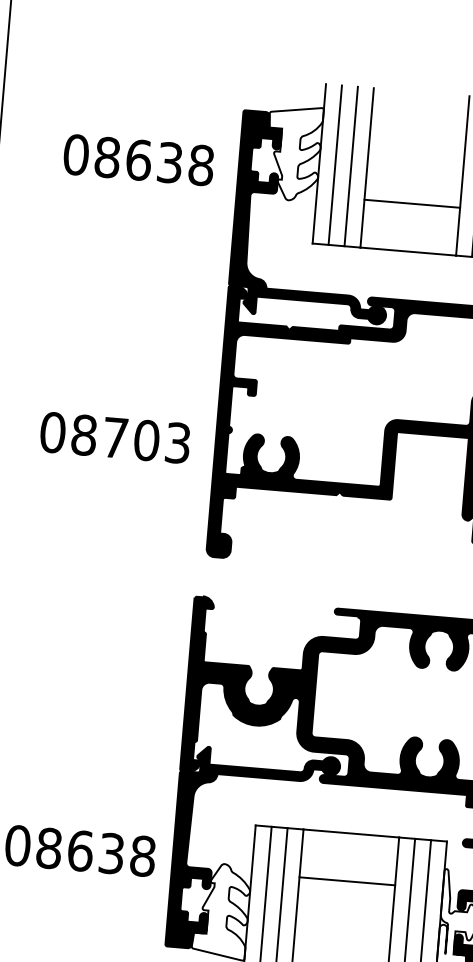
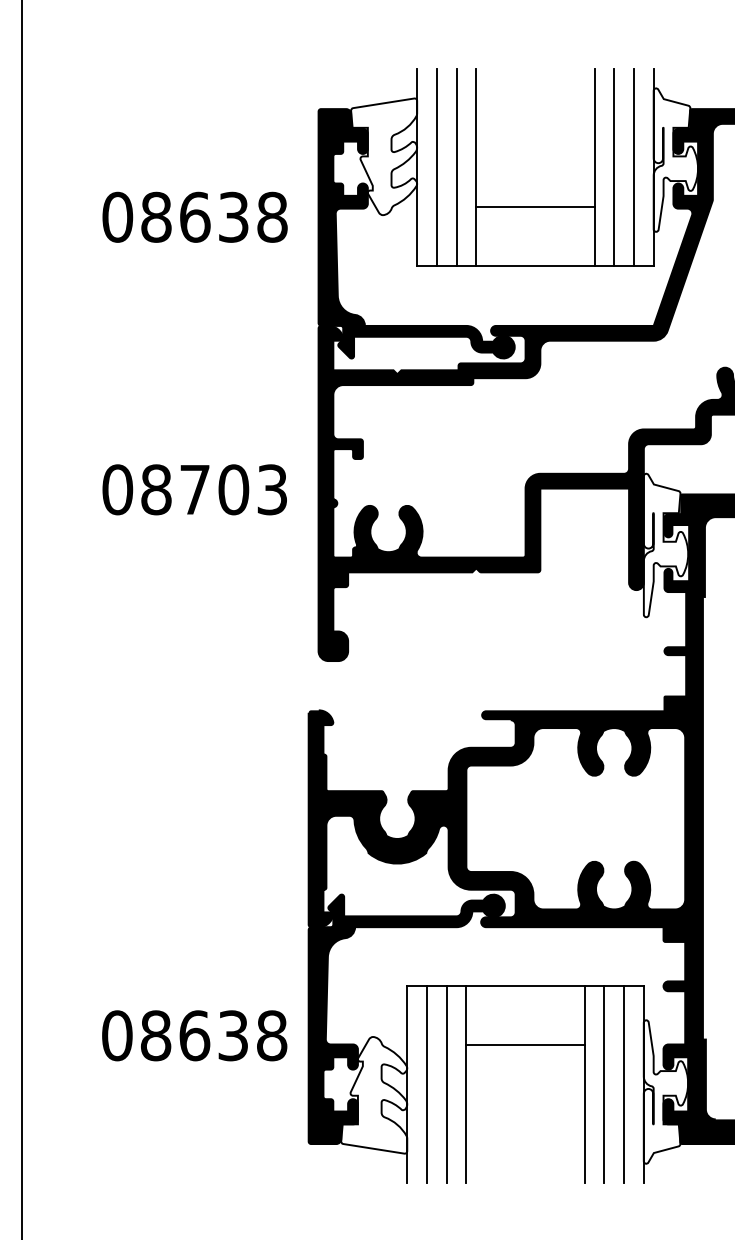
text: (138, 159) -> (194, 216), moved
text: (115, 437) -> (194, 489), moved

